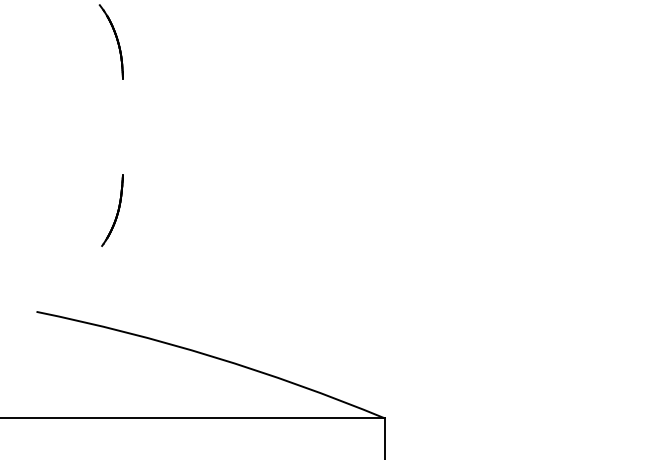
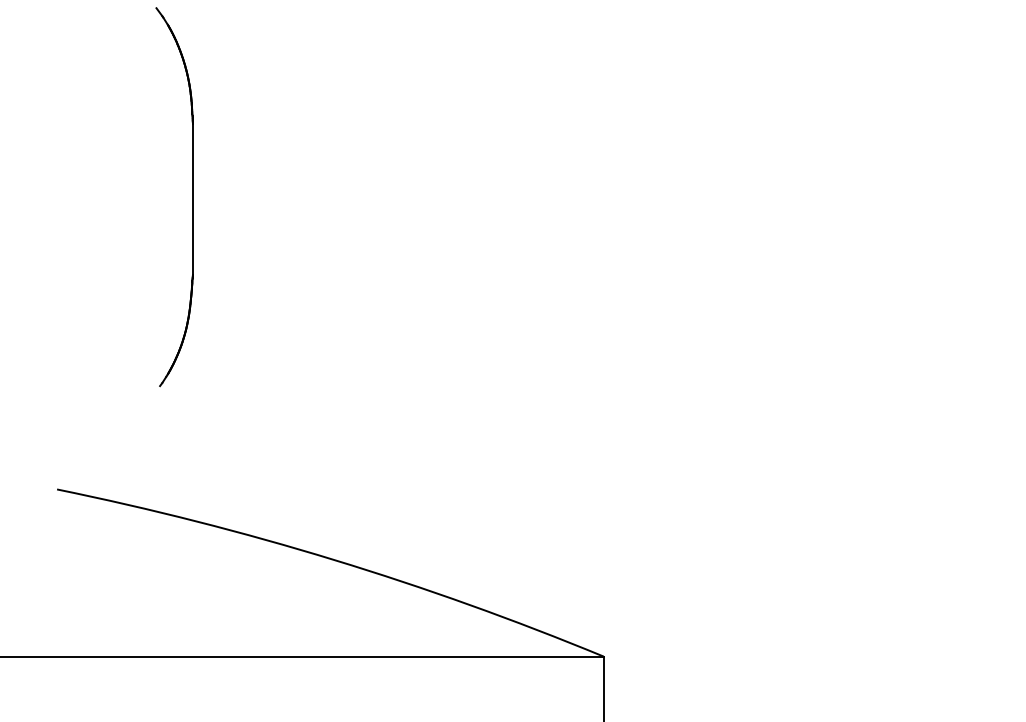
line: (122, 126) -> (192, 198), added

